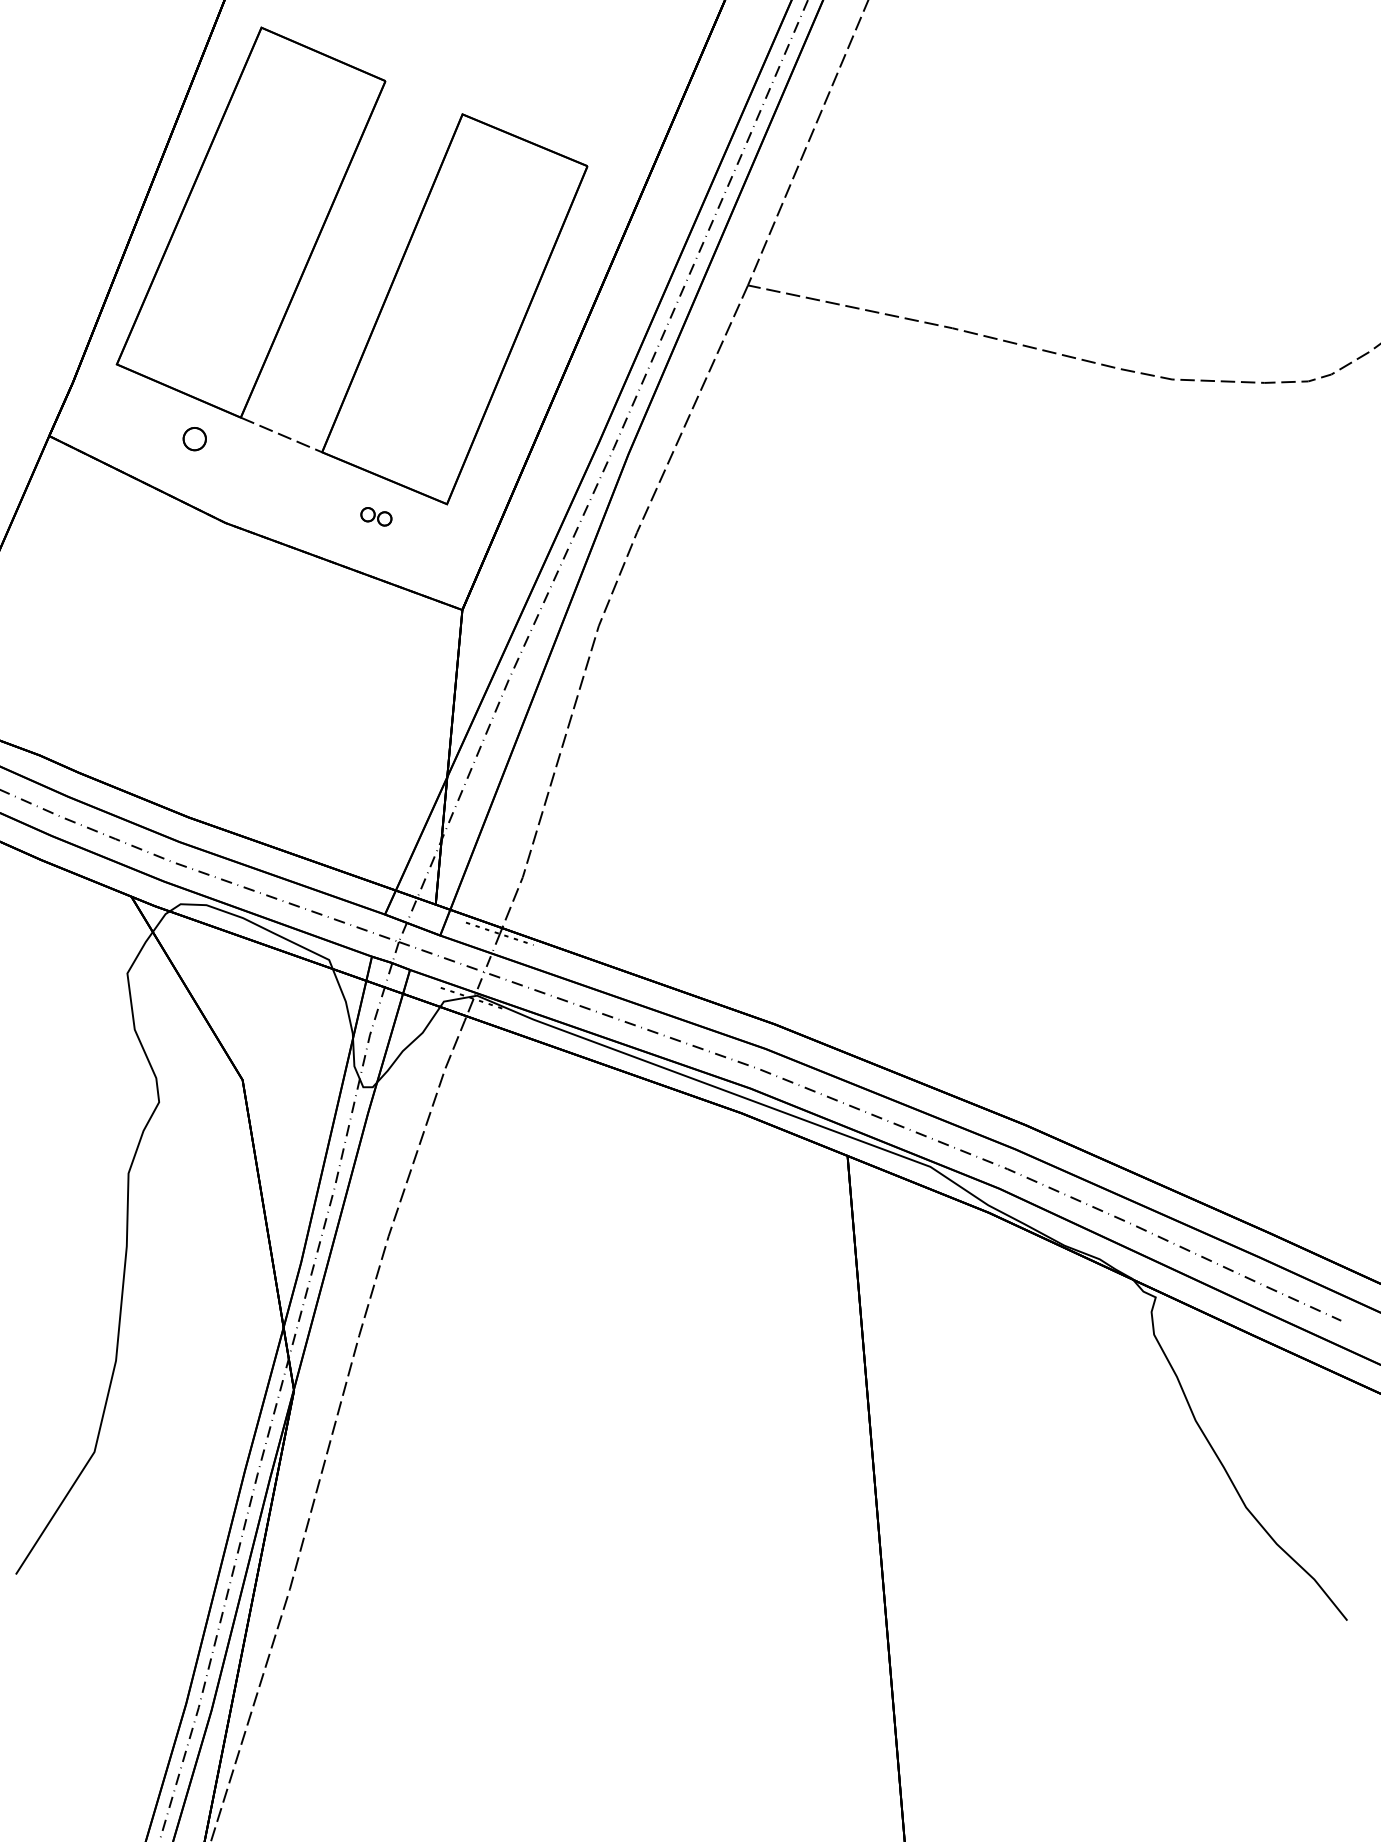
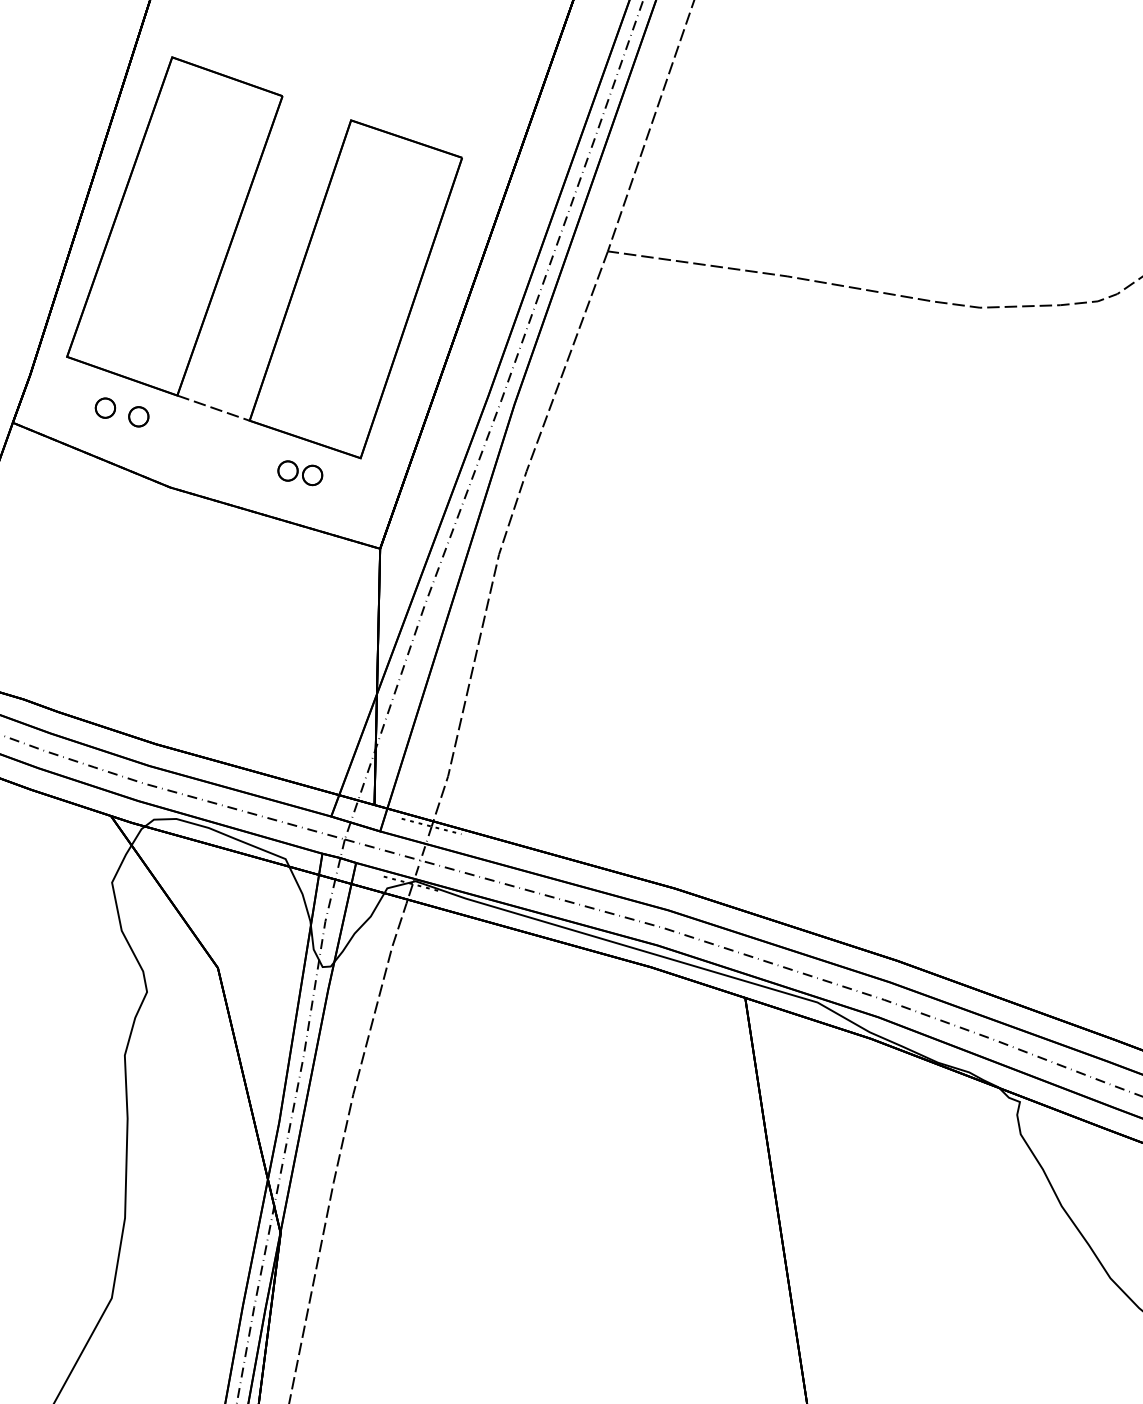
part: (157, 426) -> (105, 408), added
part: (376, 516) -> (300, 473), size x1.67

